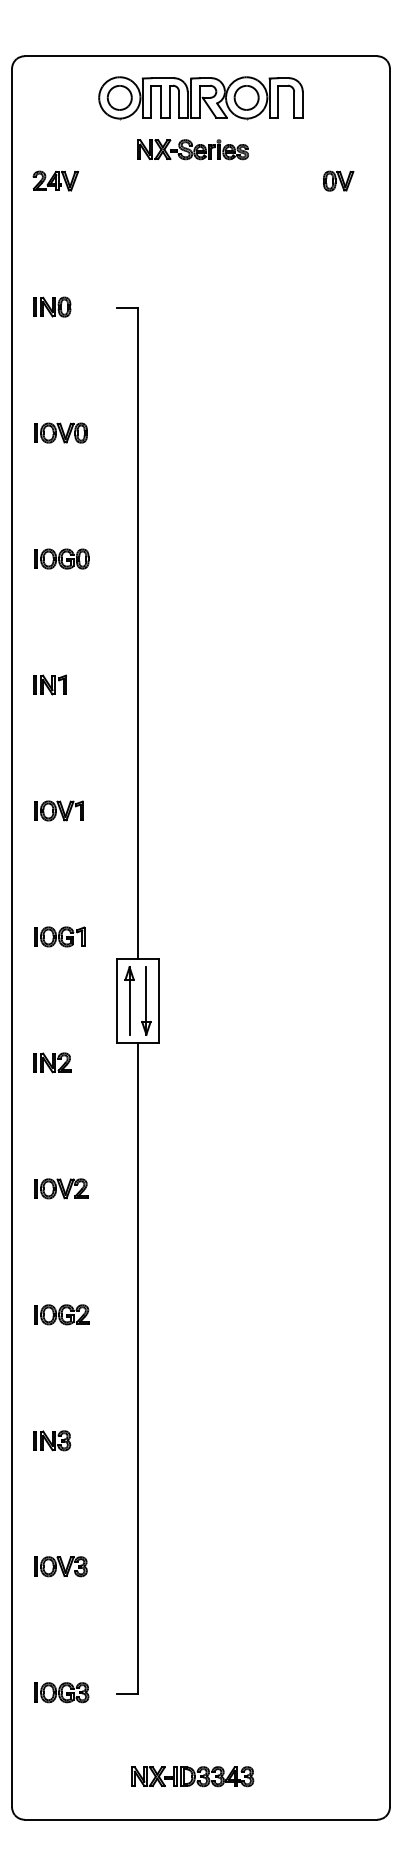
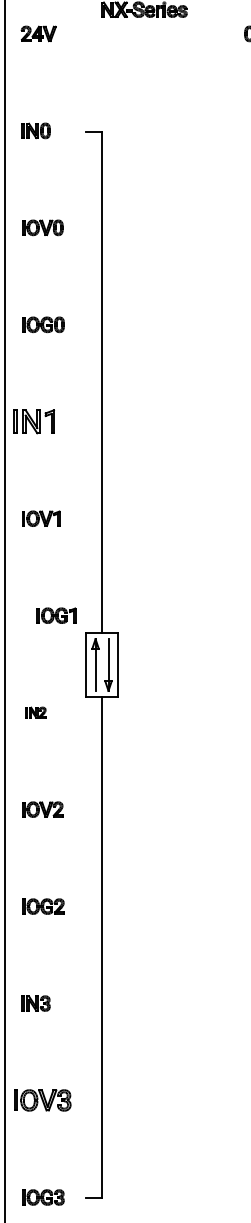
part: (49, 684) -> (33, 421), size x1.6
part: (59, 936) -> (56, 615), moved
part: (52, 1062) -> (36, 712), size x0.7
part: (60, 1566) -> (42, 1100), size x1.4

